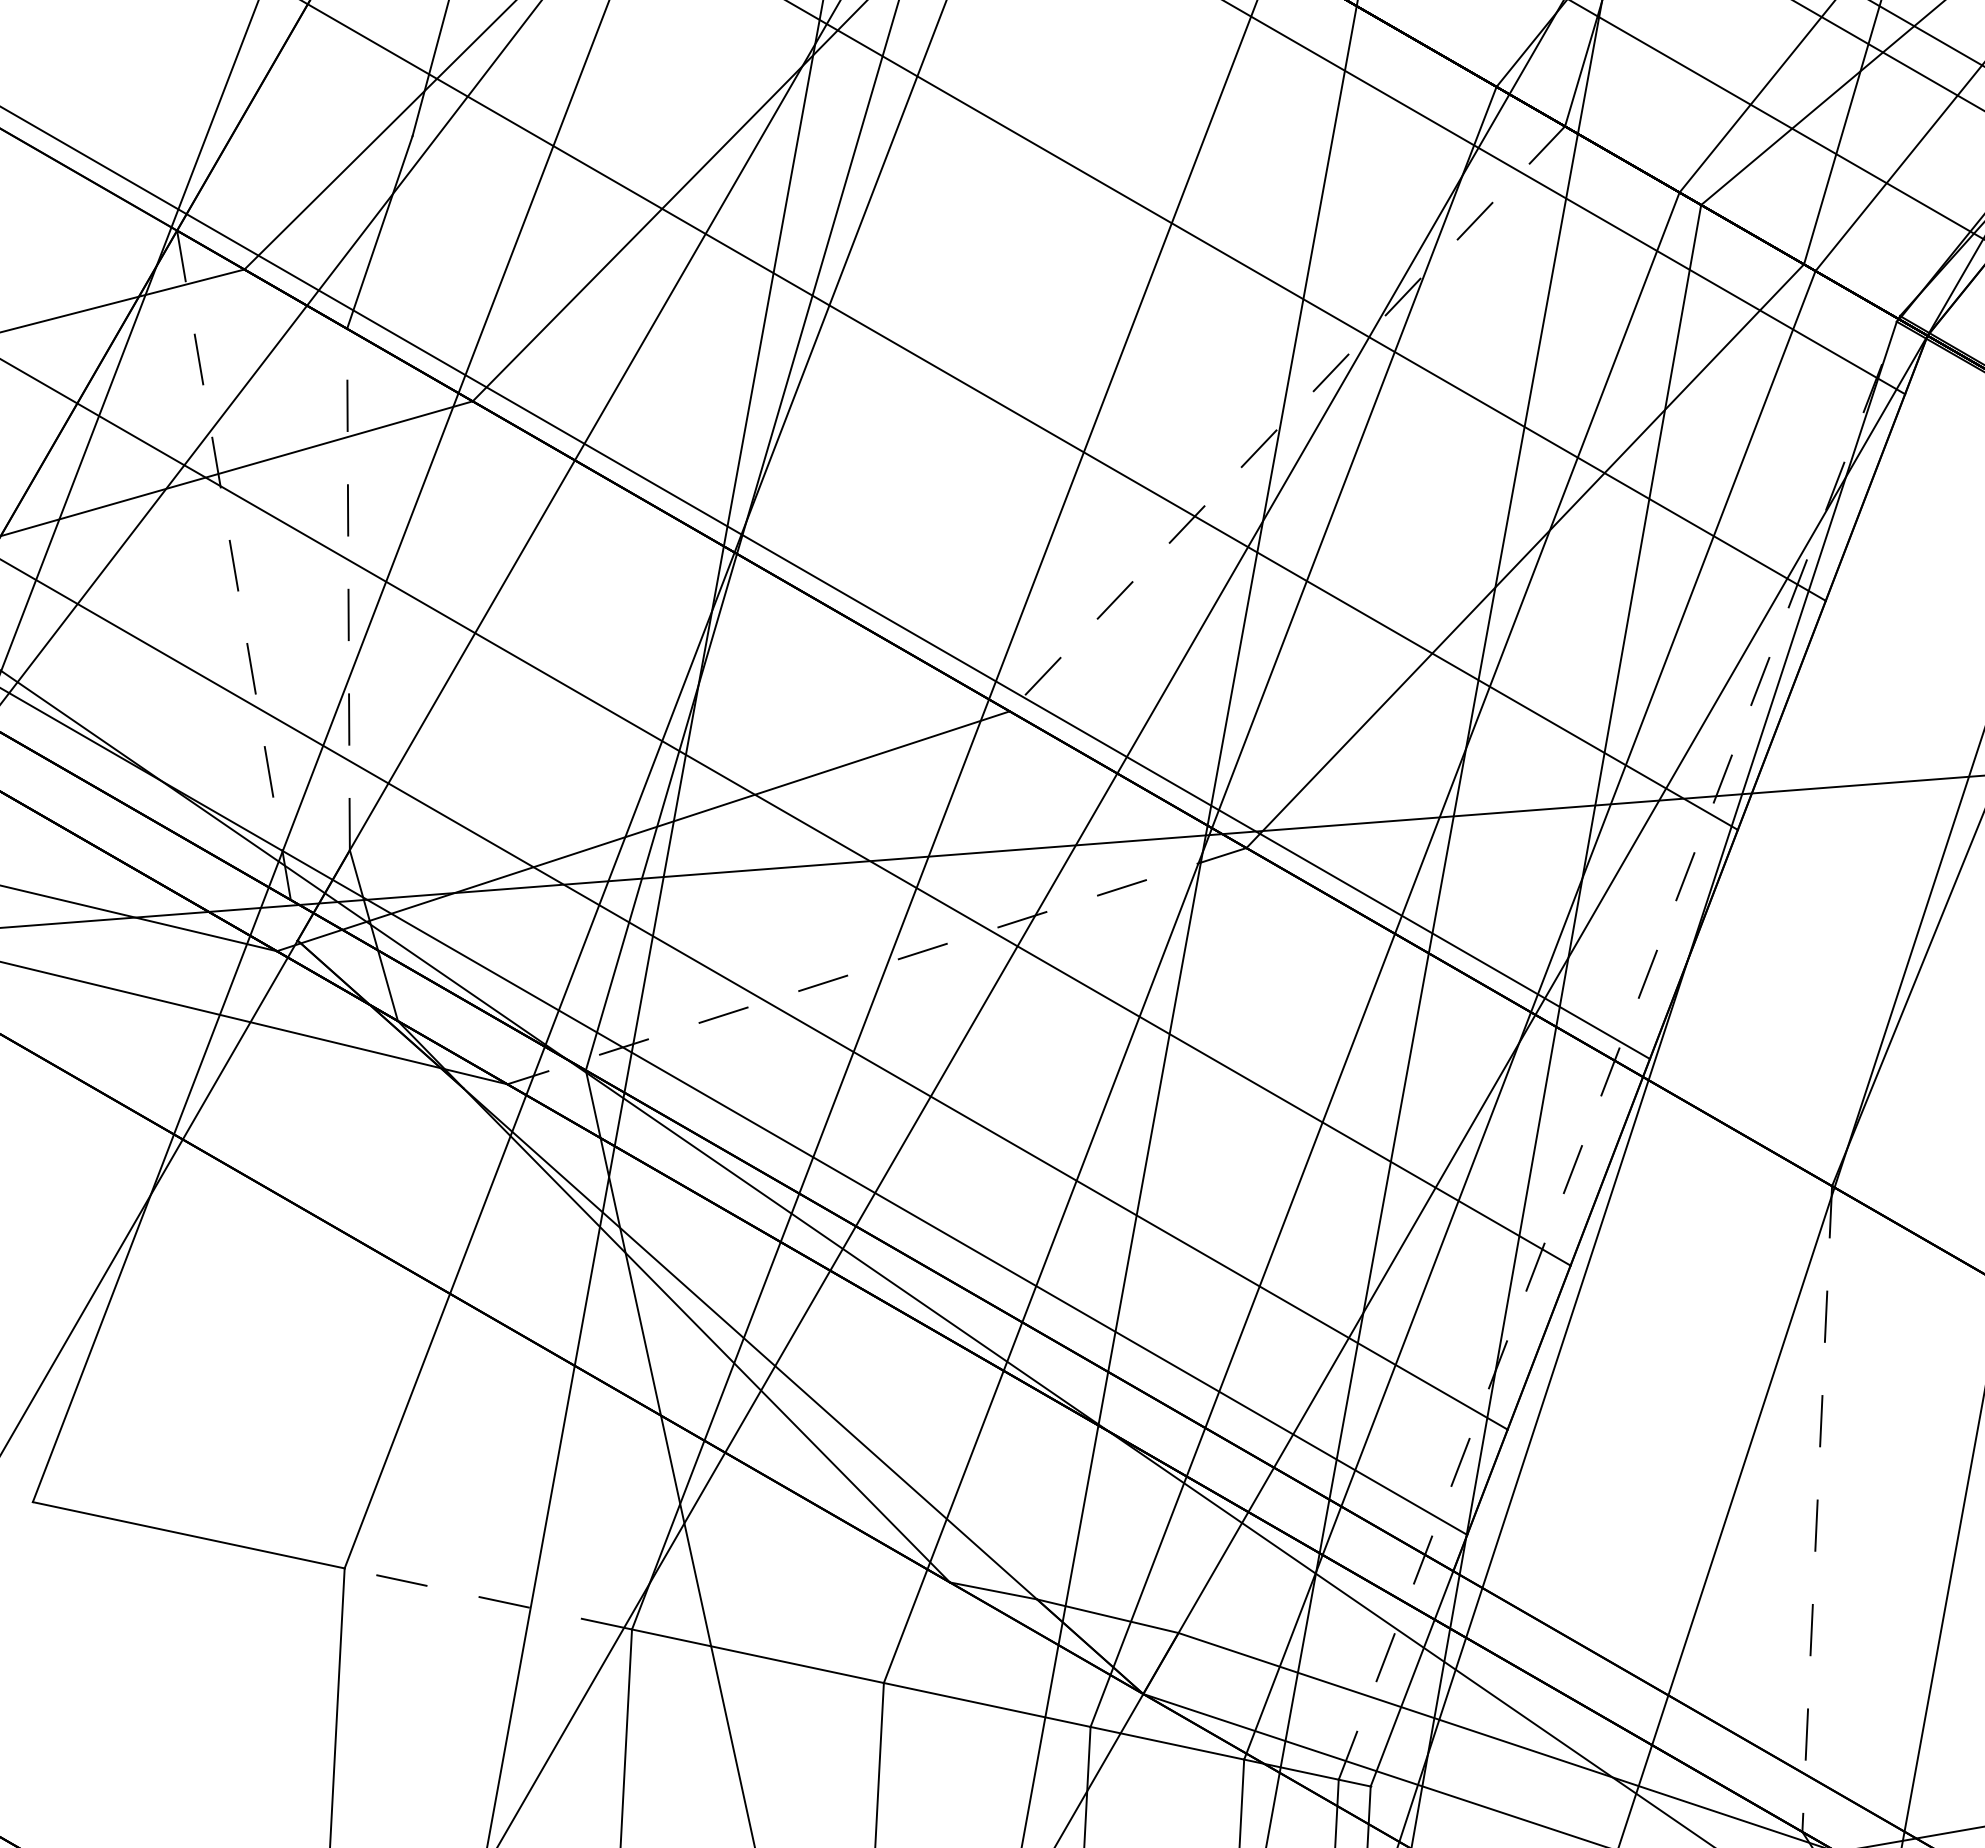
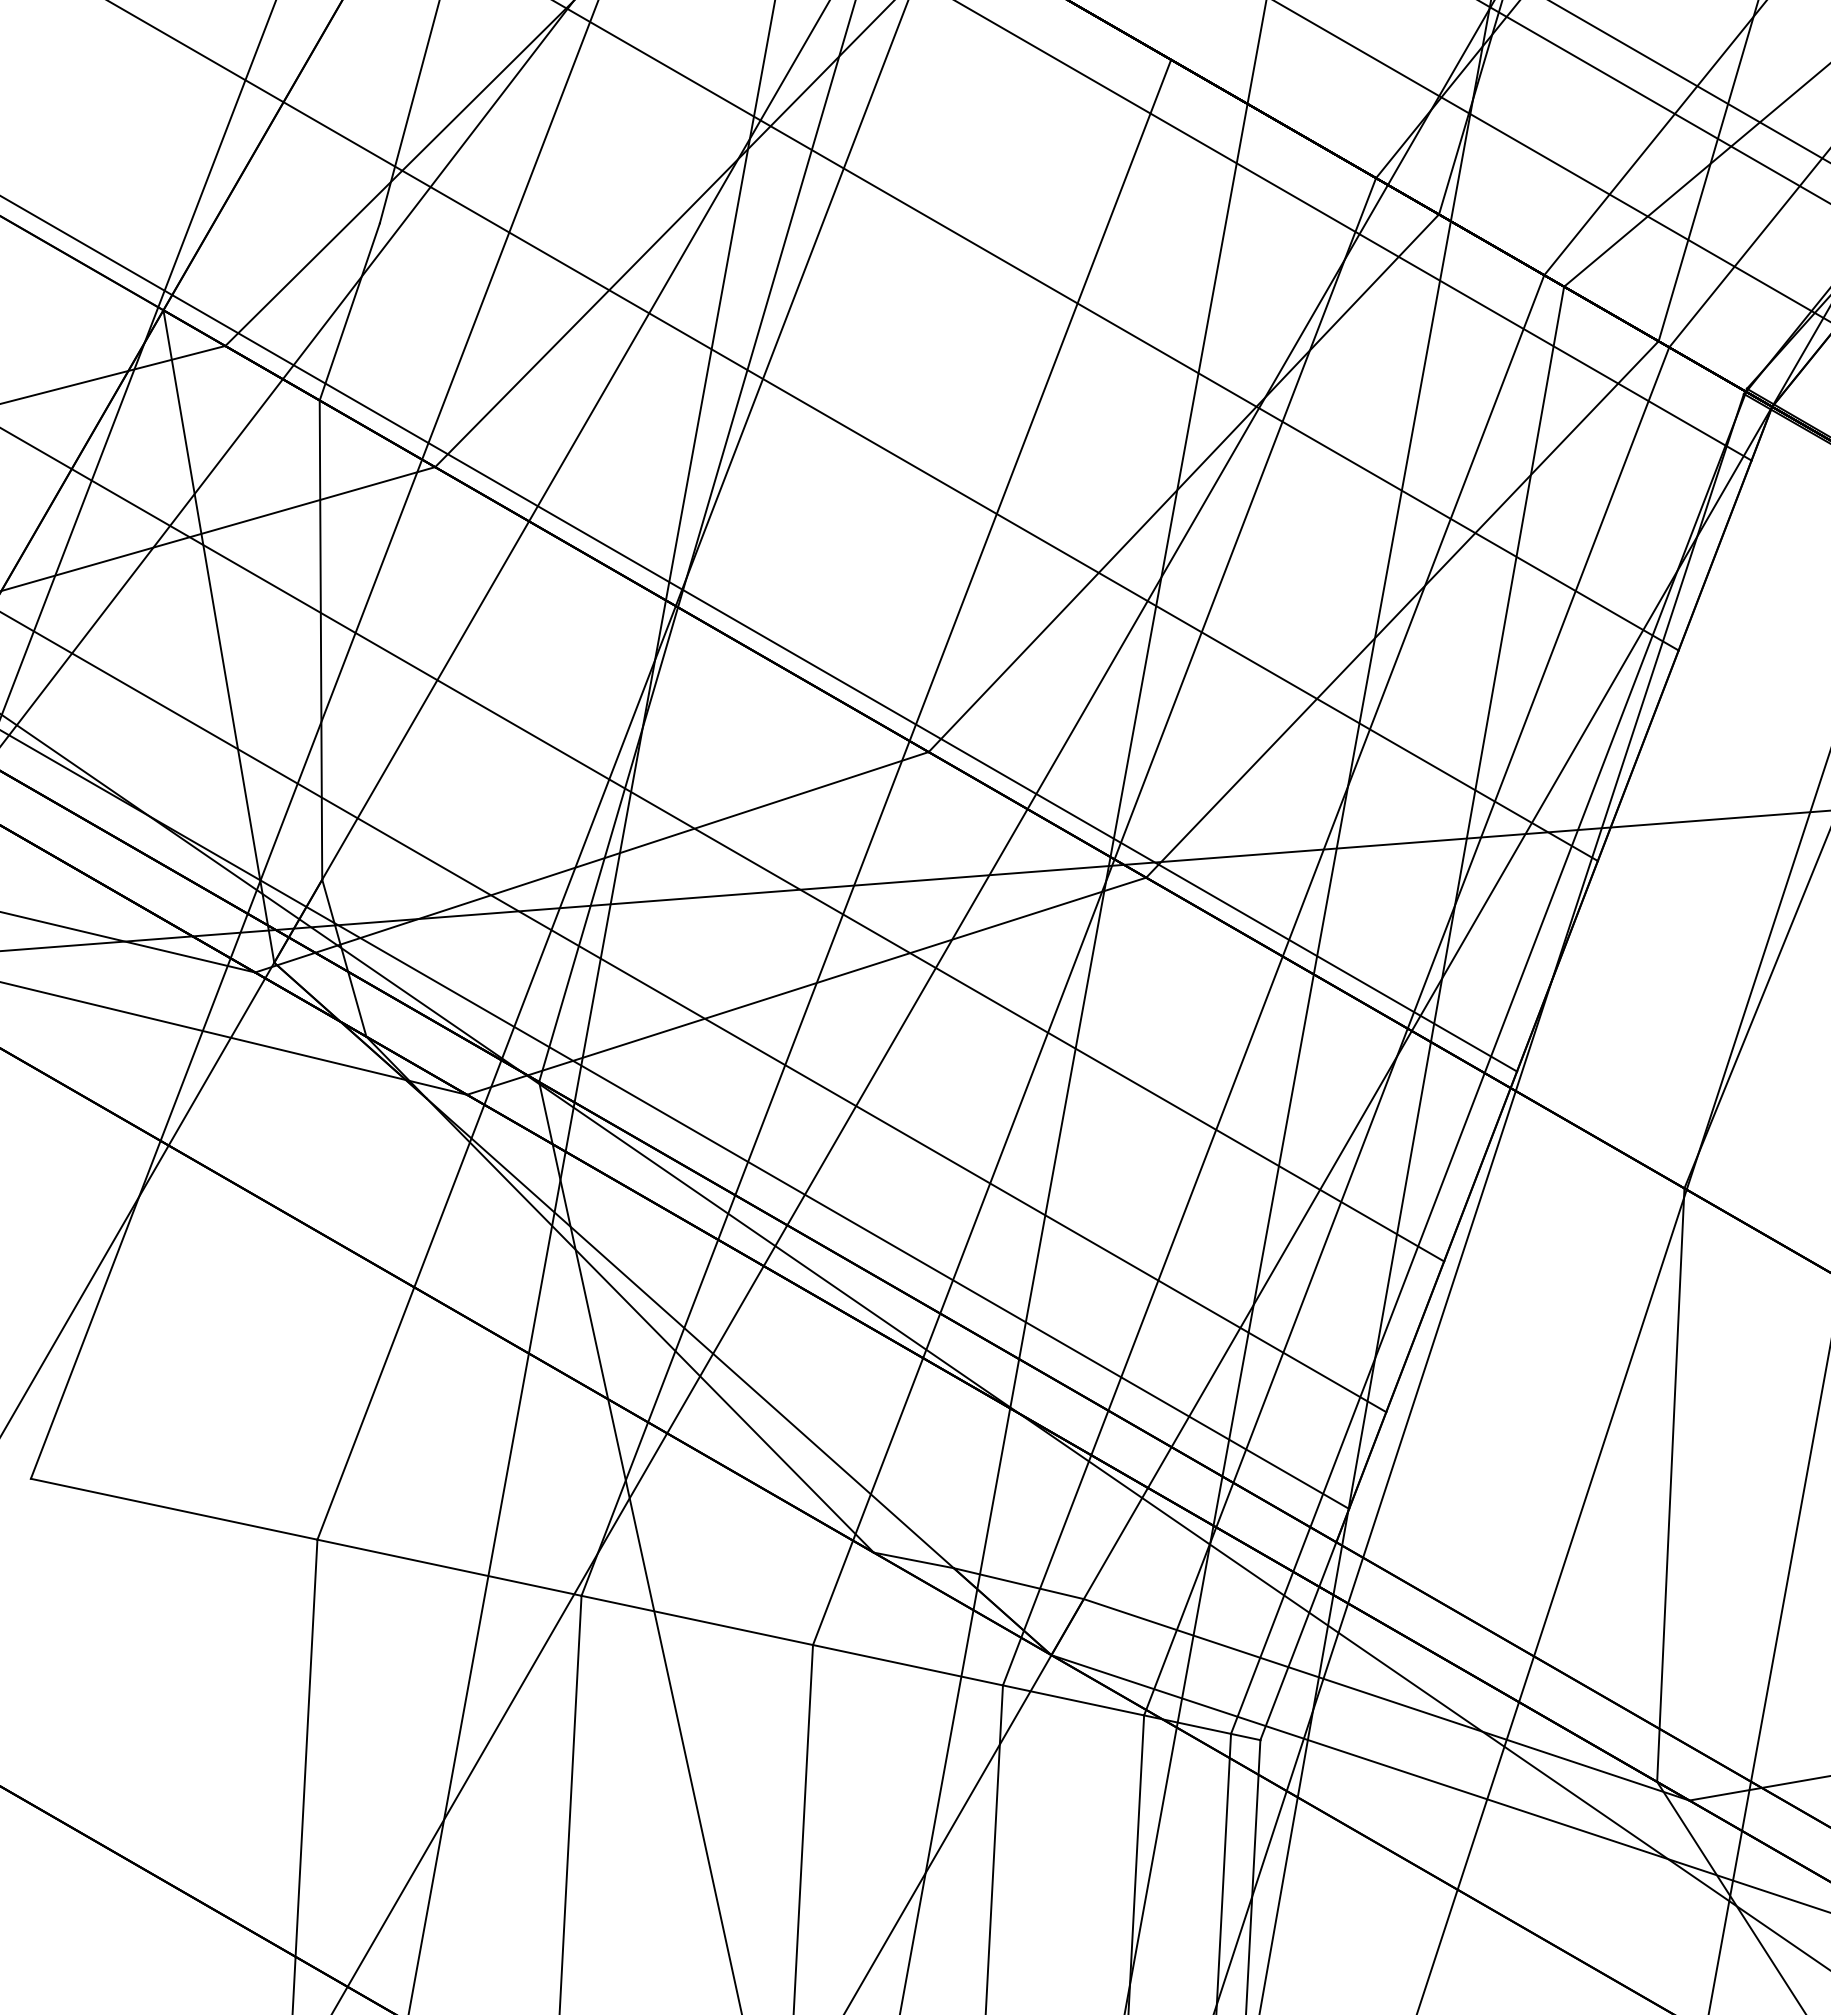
line: (1287, 419) -> (1183, 483), dashed -> solid
line: (236, 585) -> (218, 636), dashed -> solid
line: (347, 589) -> (320, 640), dashed -> solid
line: (876, 966) -> (806, 986), dashed -> solid
line: (1618, 1049) -> (1488, 1062), dashed -> solid
line: (1816, 1509) -> (1670, 1485), dashed -> solid
line: (488, 1598) -> (449, 1567), dashed -> solid

